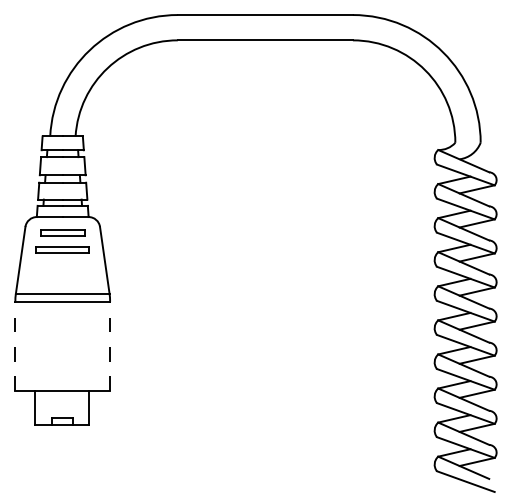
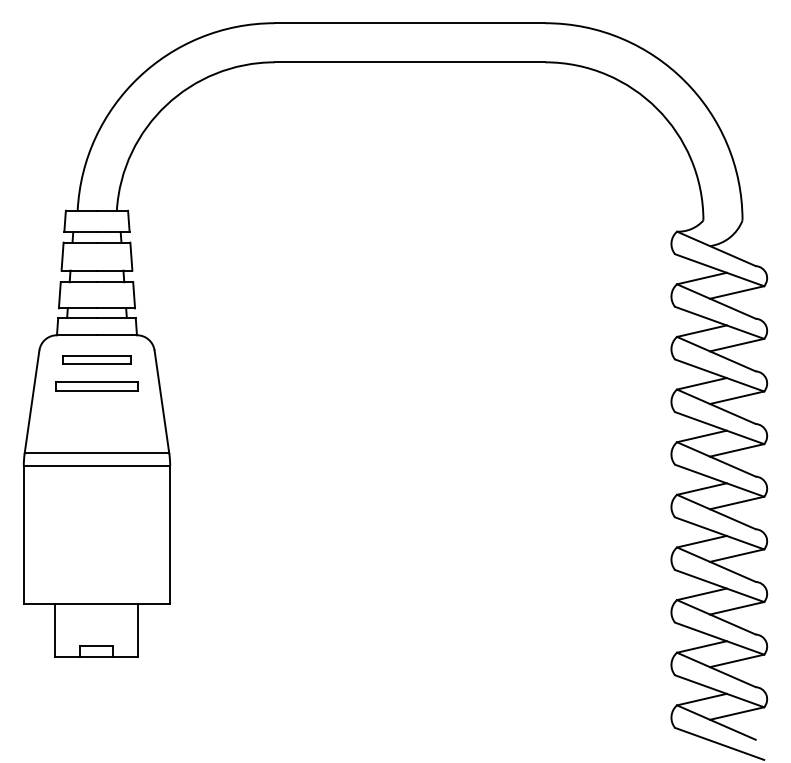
line: (15, 346) -> (24, 535), dashed -> solid
line: (110, 346) -> (170, 535), dashed -> solid

